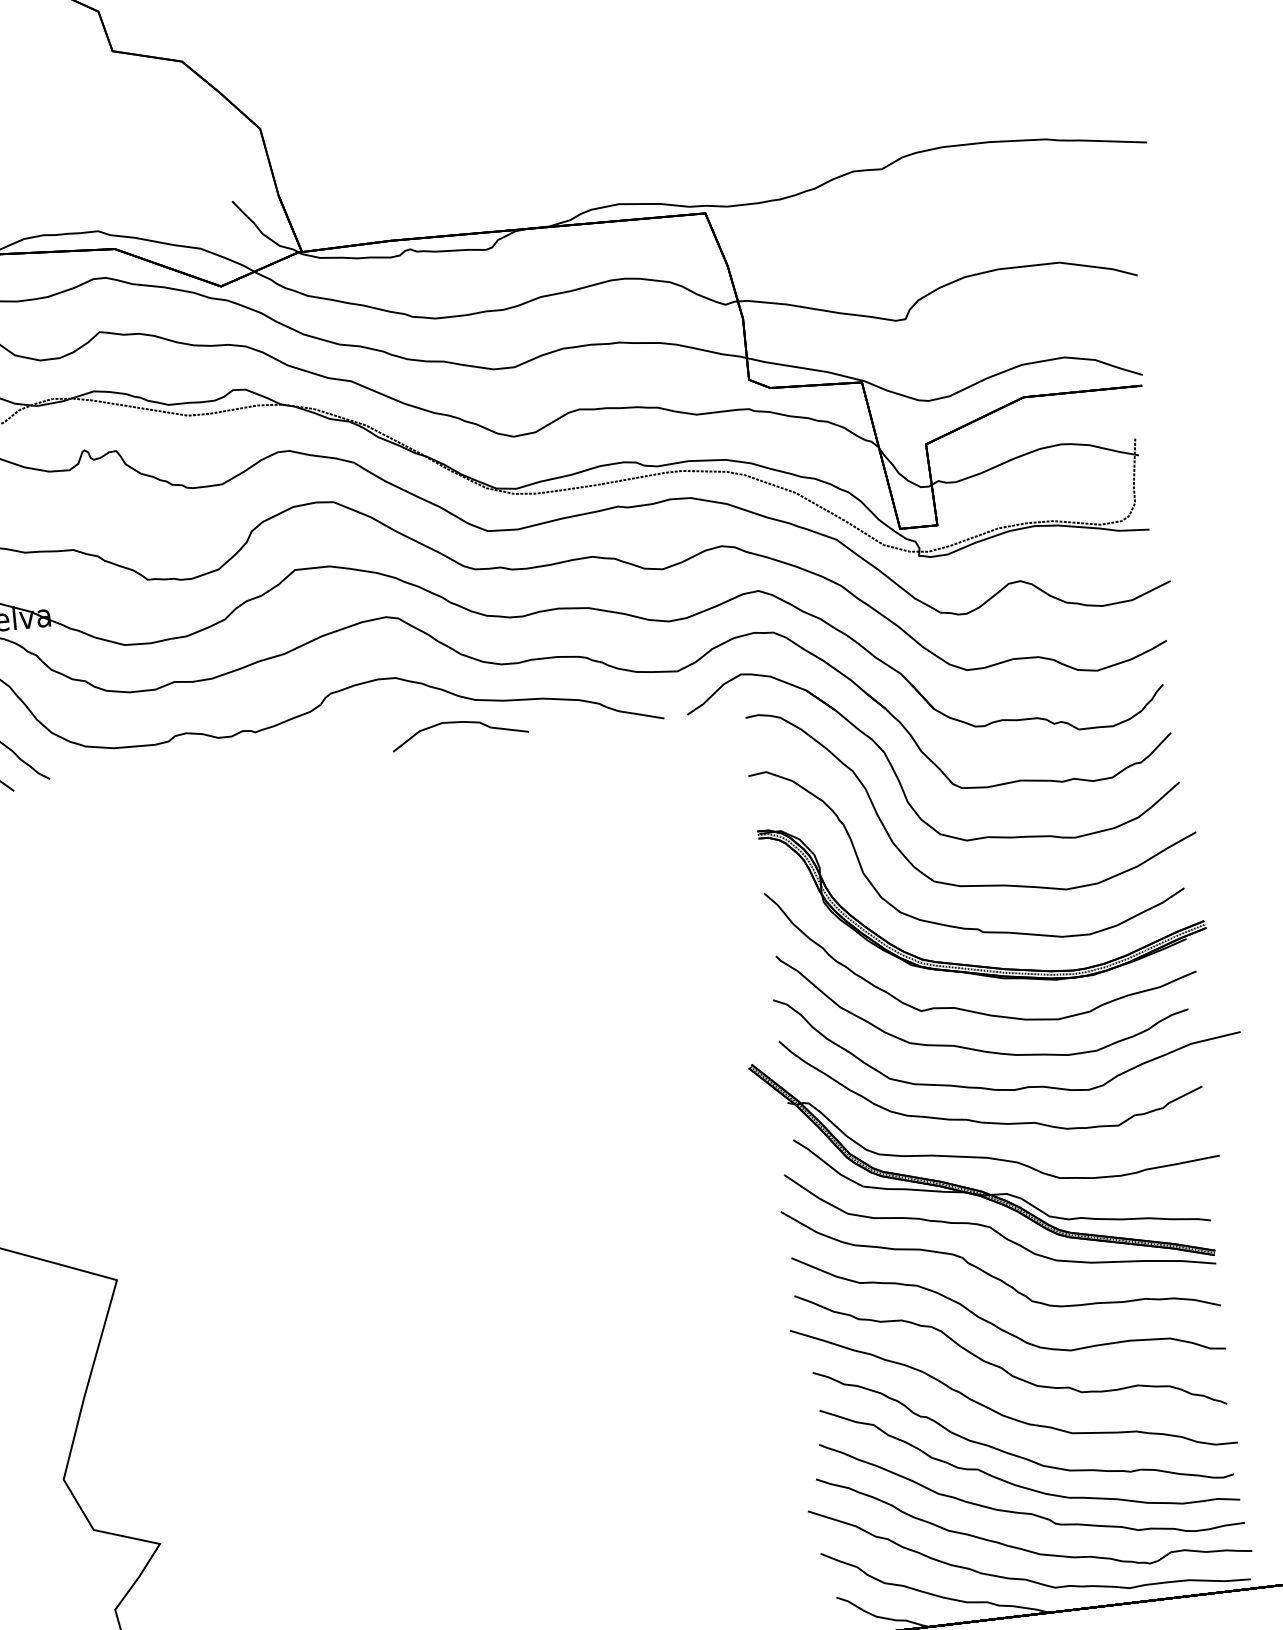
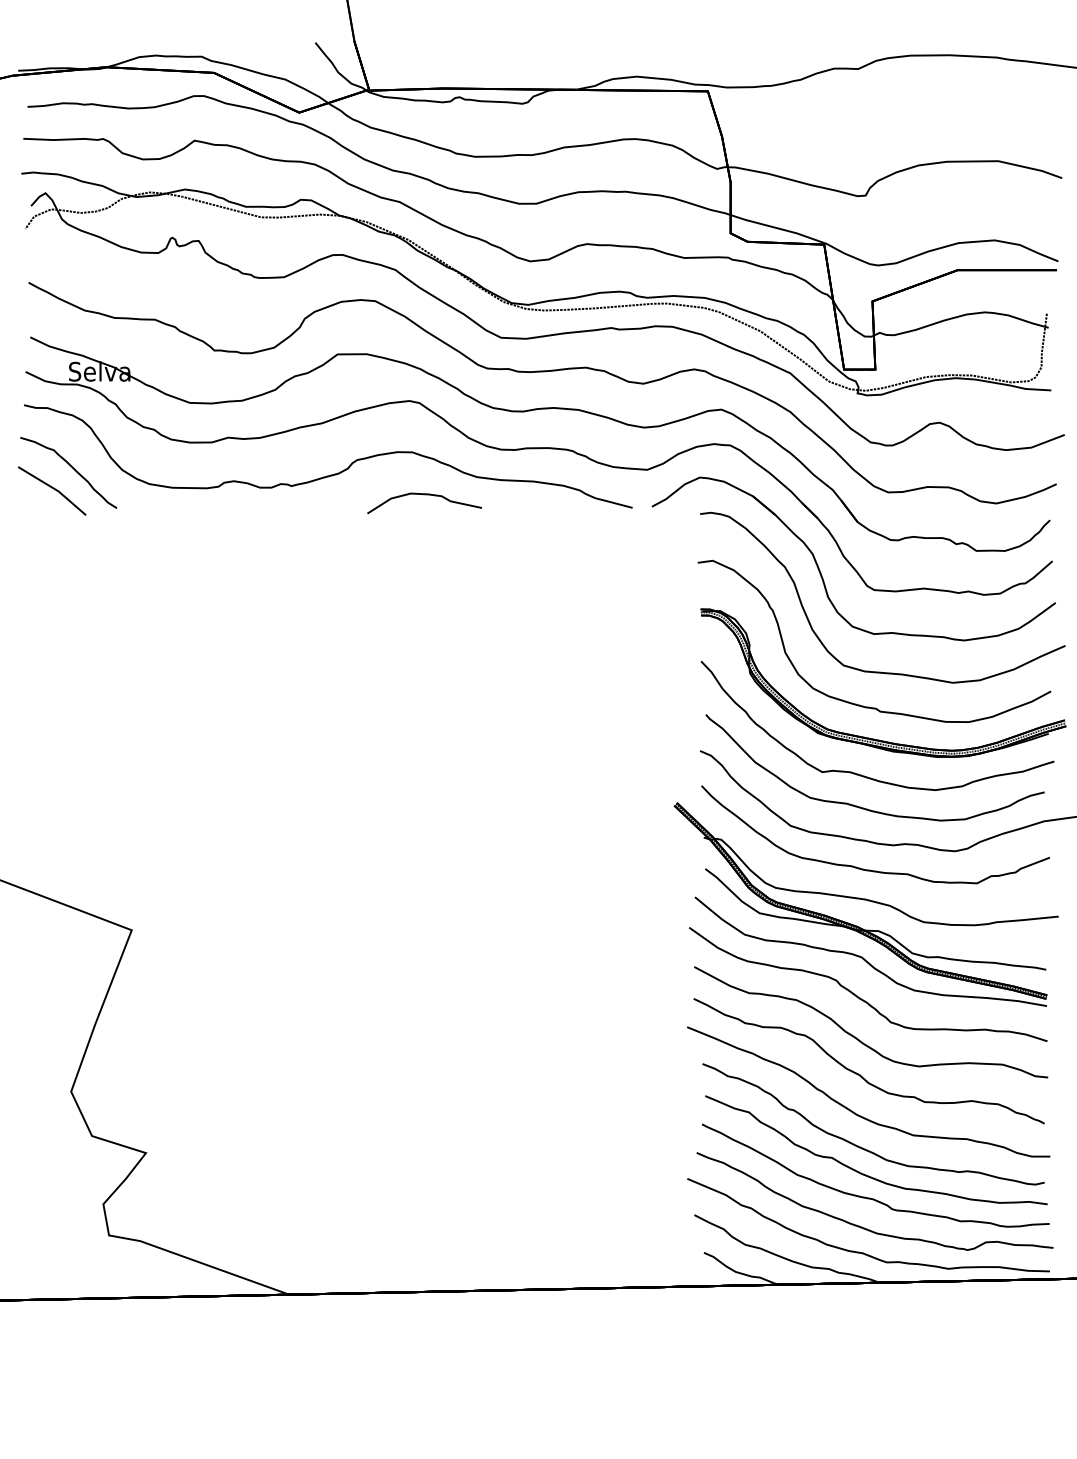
curve: (459, 723) -> (424, 495), moved

